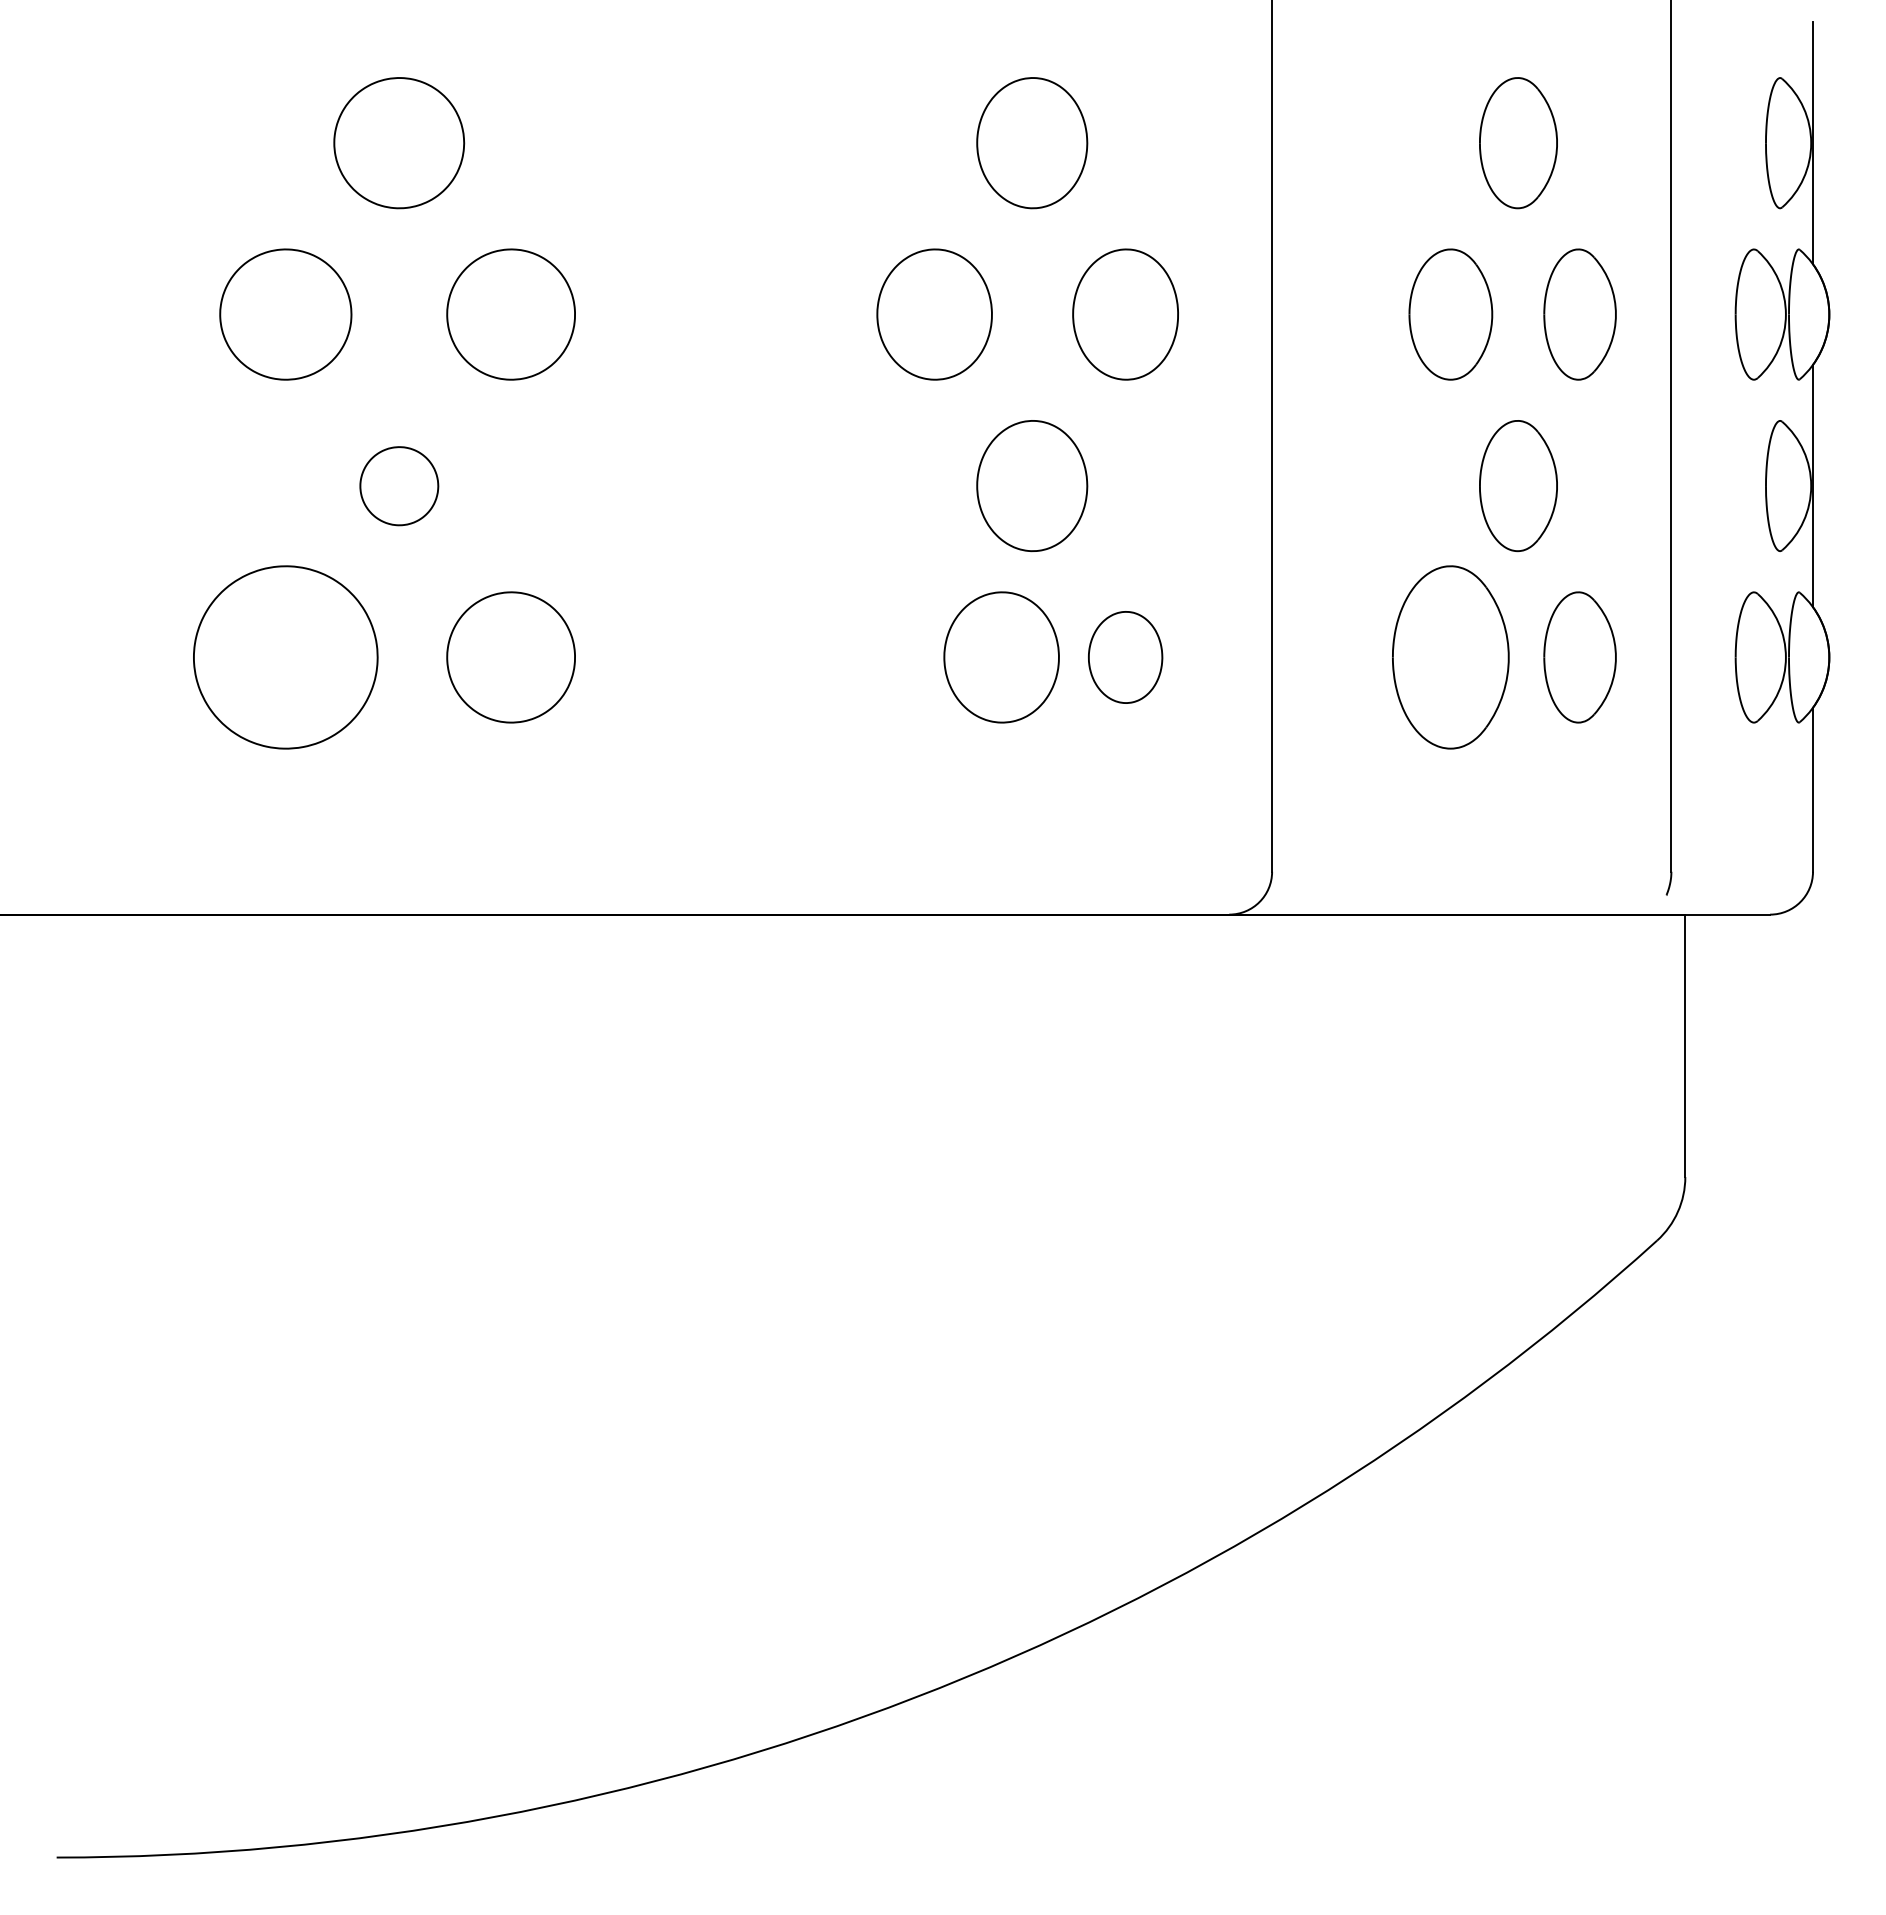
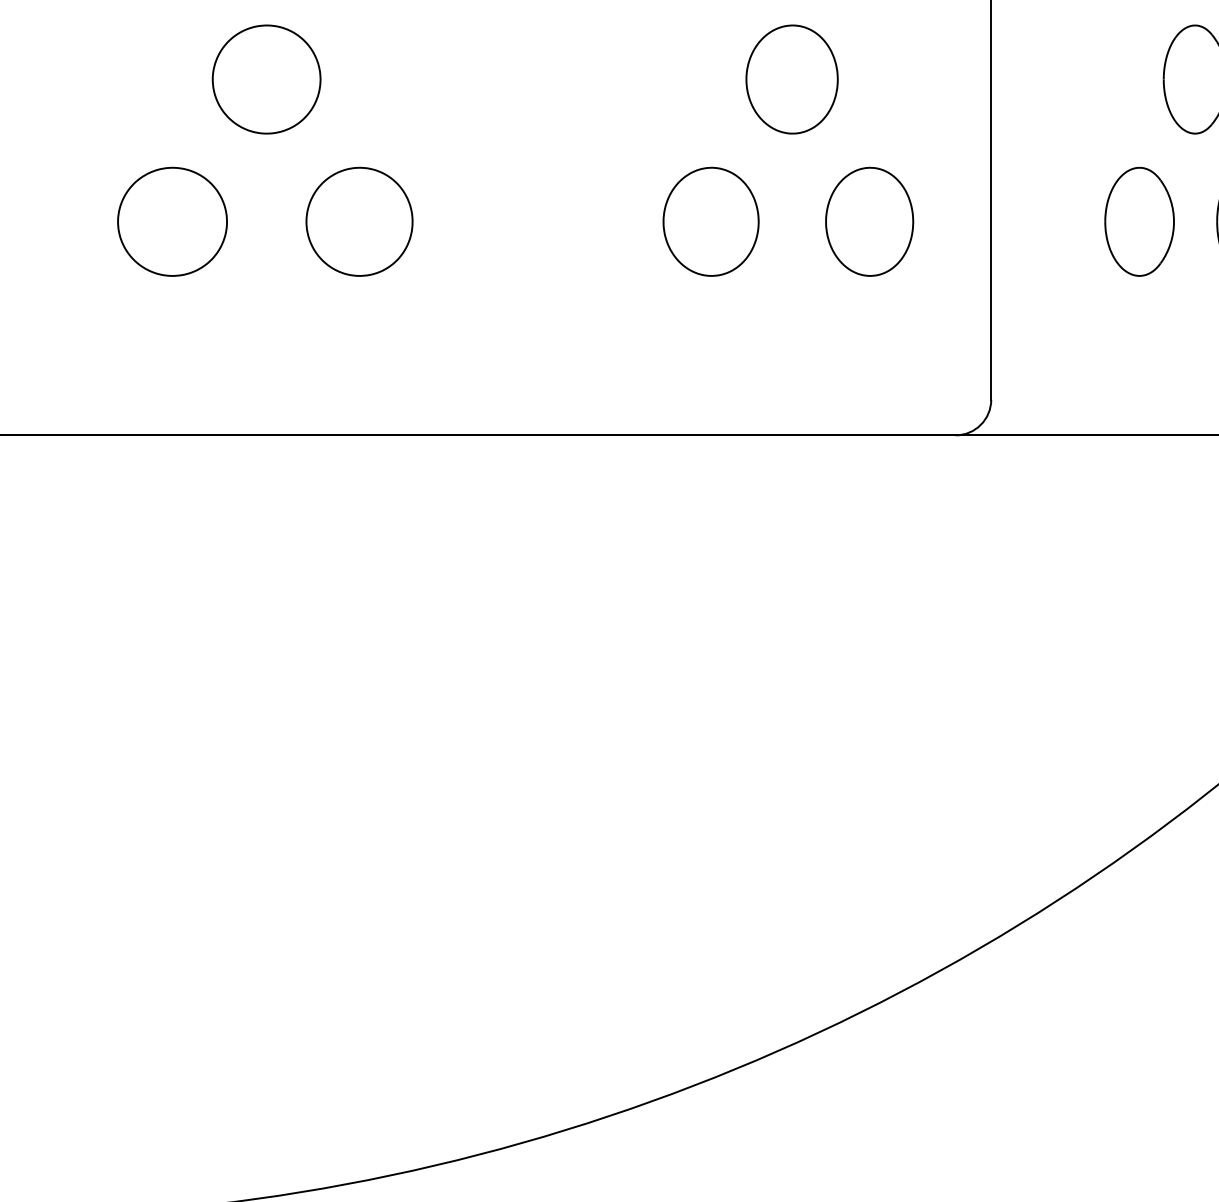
part: (399, 486) -> (266, 79), size x1.67
part: (285, 657) -> (172, 221), size x0.71
part: (1001, 657) -> (710, 221), moved
part: (1125, 657) -> (869, 221), size x1.43
part: (1450, 657) -> (1139, 221), size x0.71

